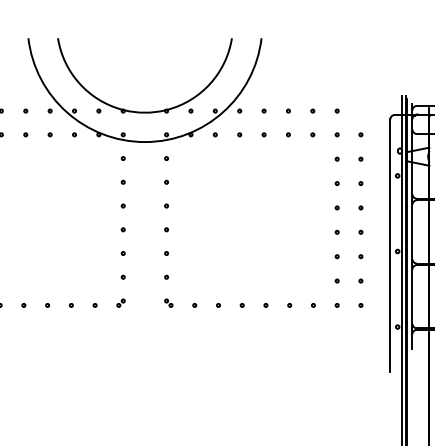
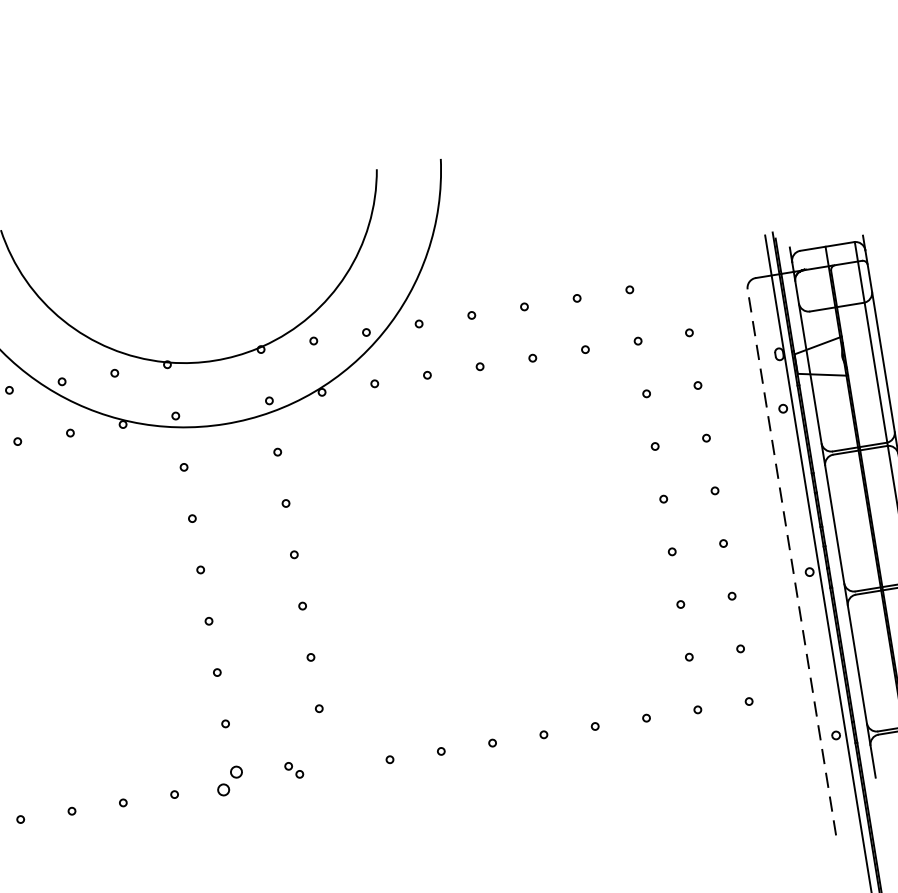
line: (390, 245) -> (792, 561), solid -> dashed
part: (120, 302) -> (228, 779), size x1.6
part: (168, 302) -> (293, 768), moved

